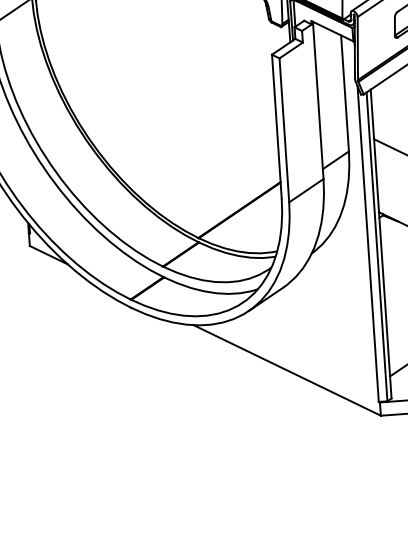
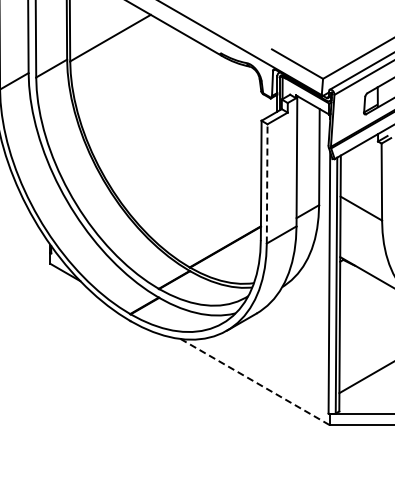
line: (284, 129) -> (267, 183), solid -> dashed
line: (287, 371) -> (255, 382), solid -> dashed

